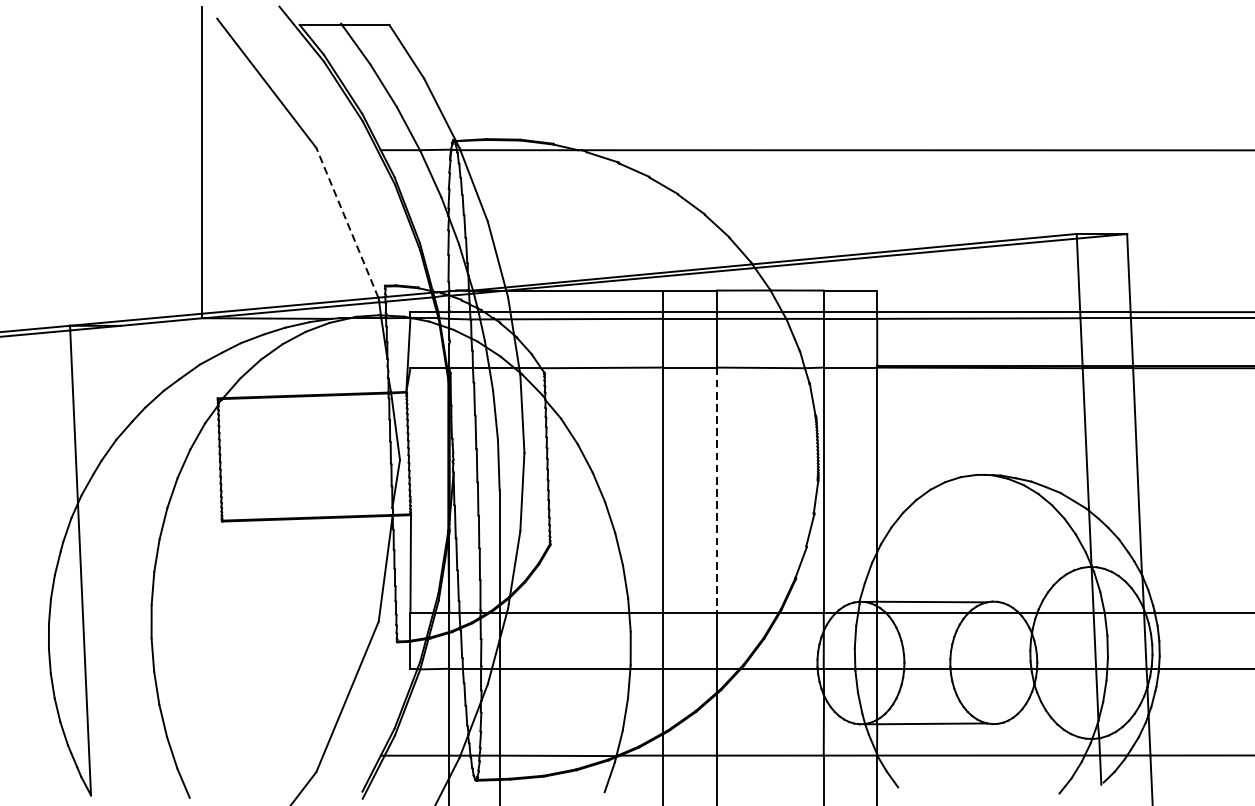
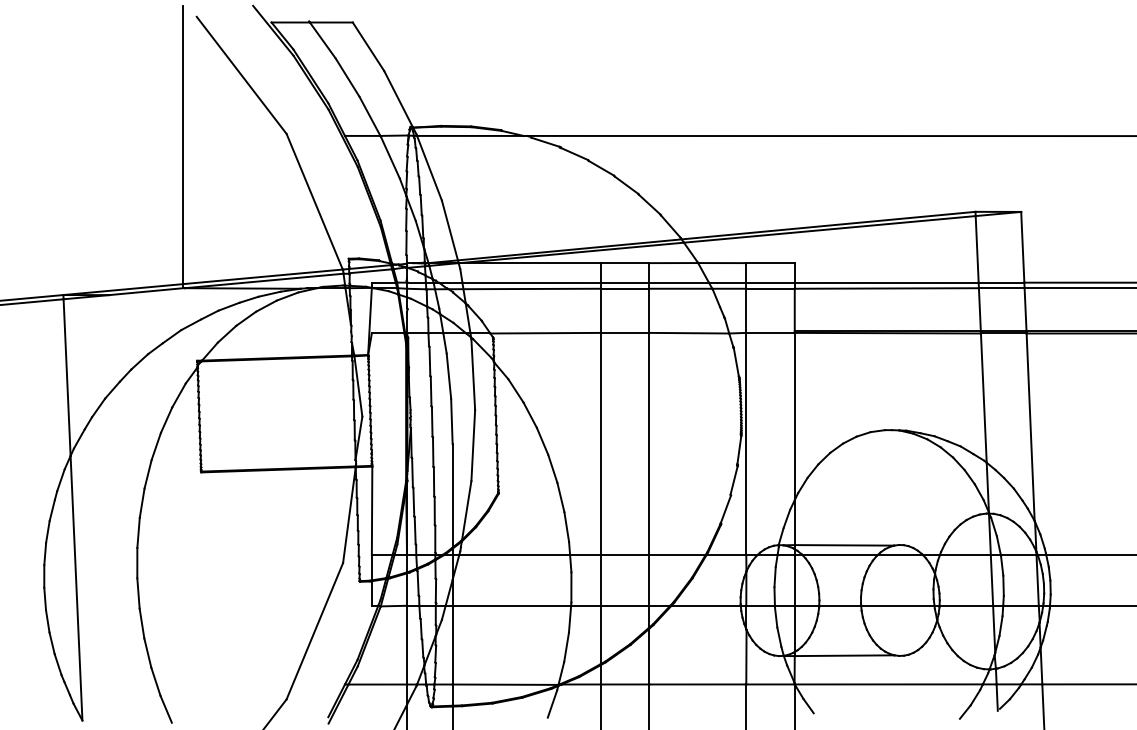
line: (347, 222) -> (314, 201), dashed -> solid
line: (716, 490) -> (649, 444), dashed -> solid

